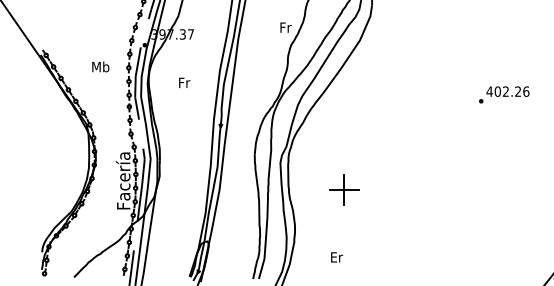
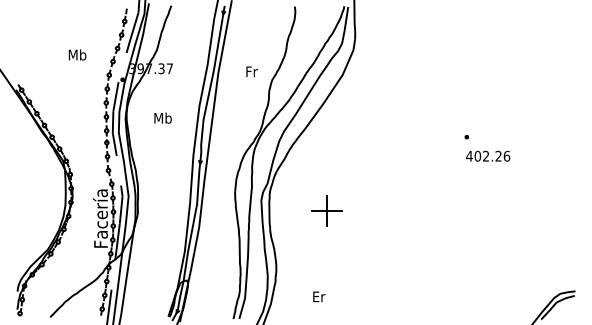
text: (285, 27) -> (251, 71), moved
text: (100, 66) -> (77, 54), moved
text: (183, 82) -> (162, 117), Fr -> Mb
text: (508, 90) -> (488, 155), moved
part: (344, 189) -> (326, 210), moved

